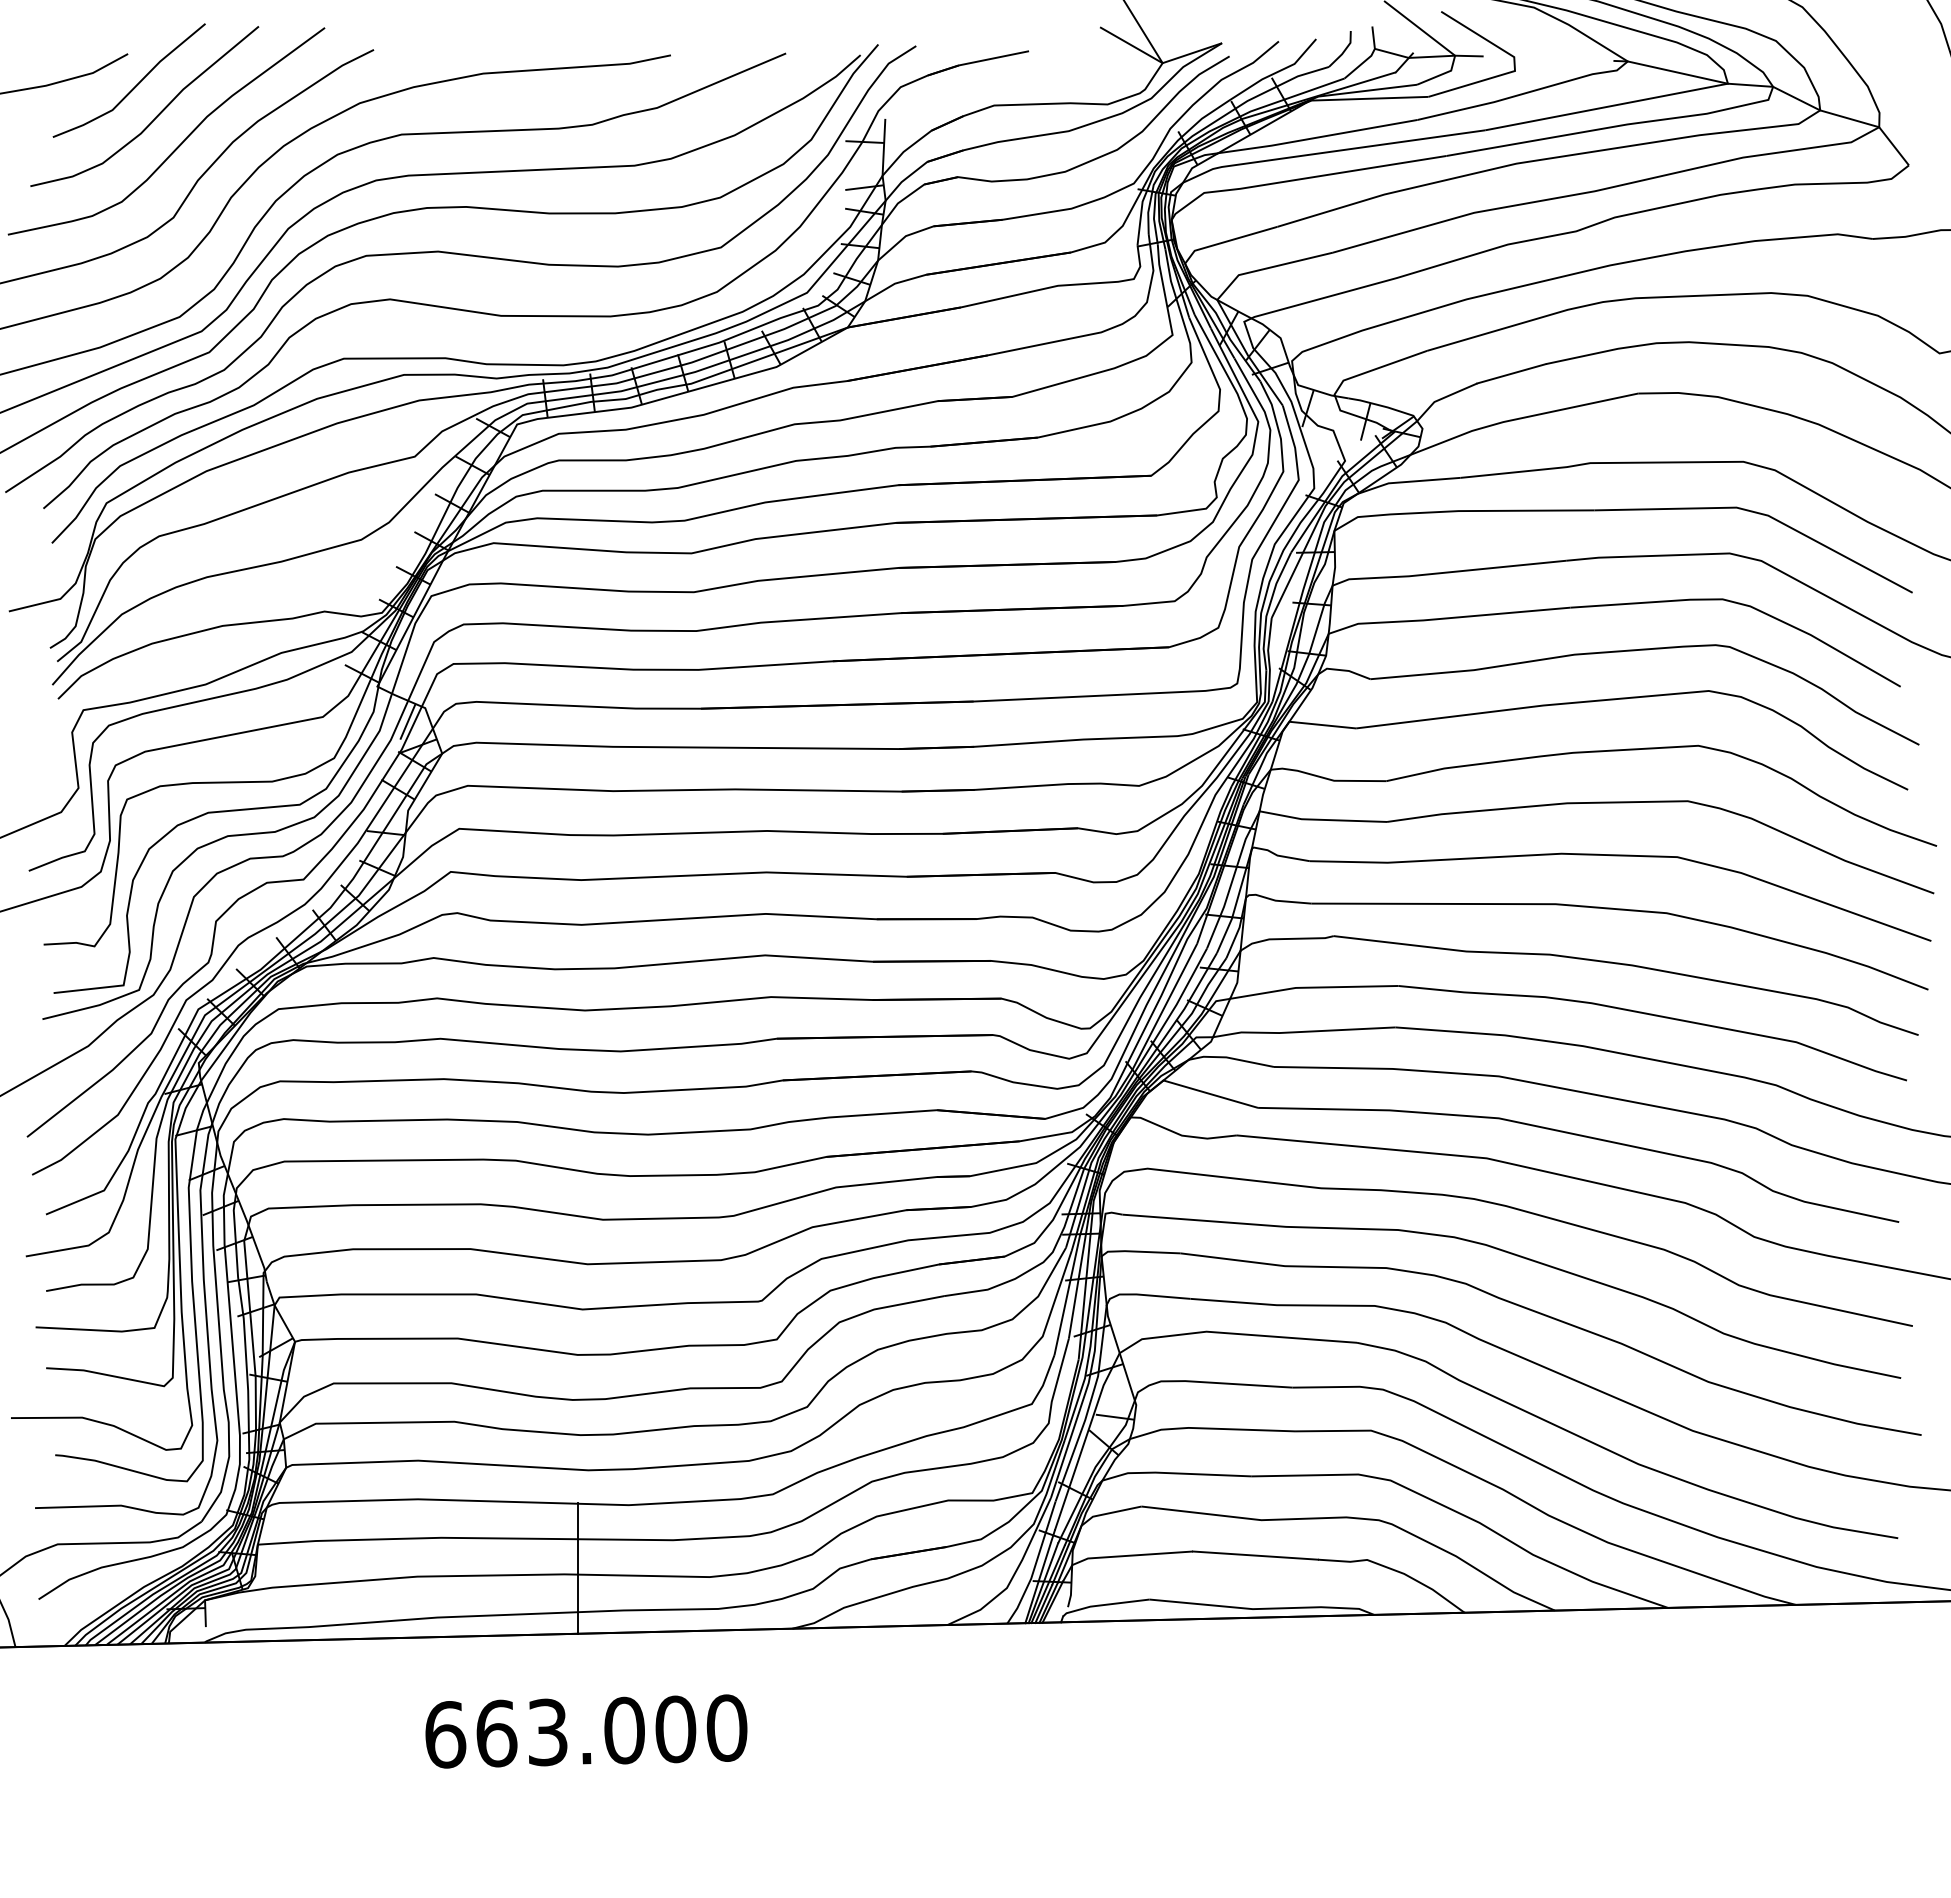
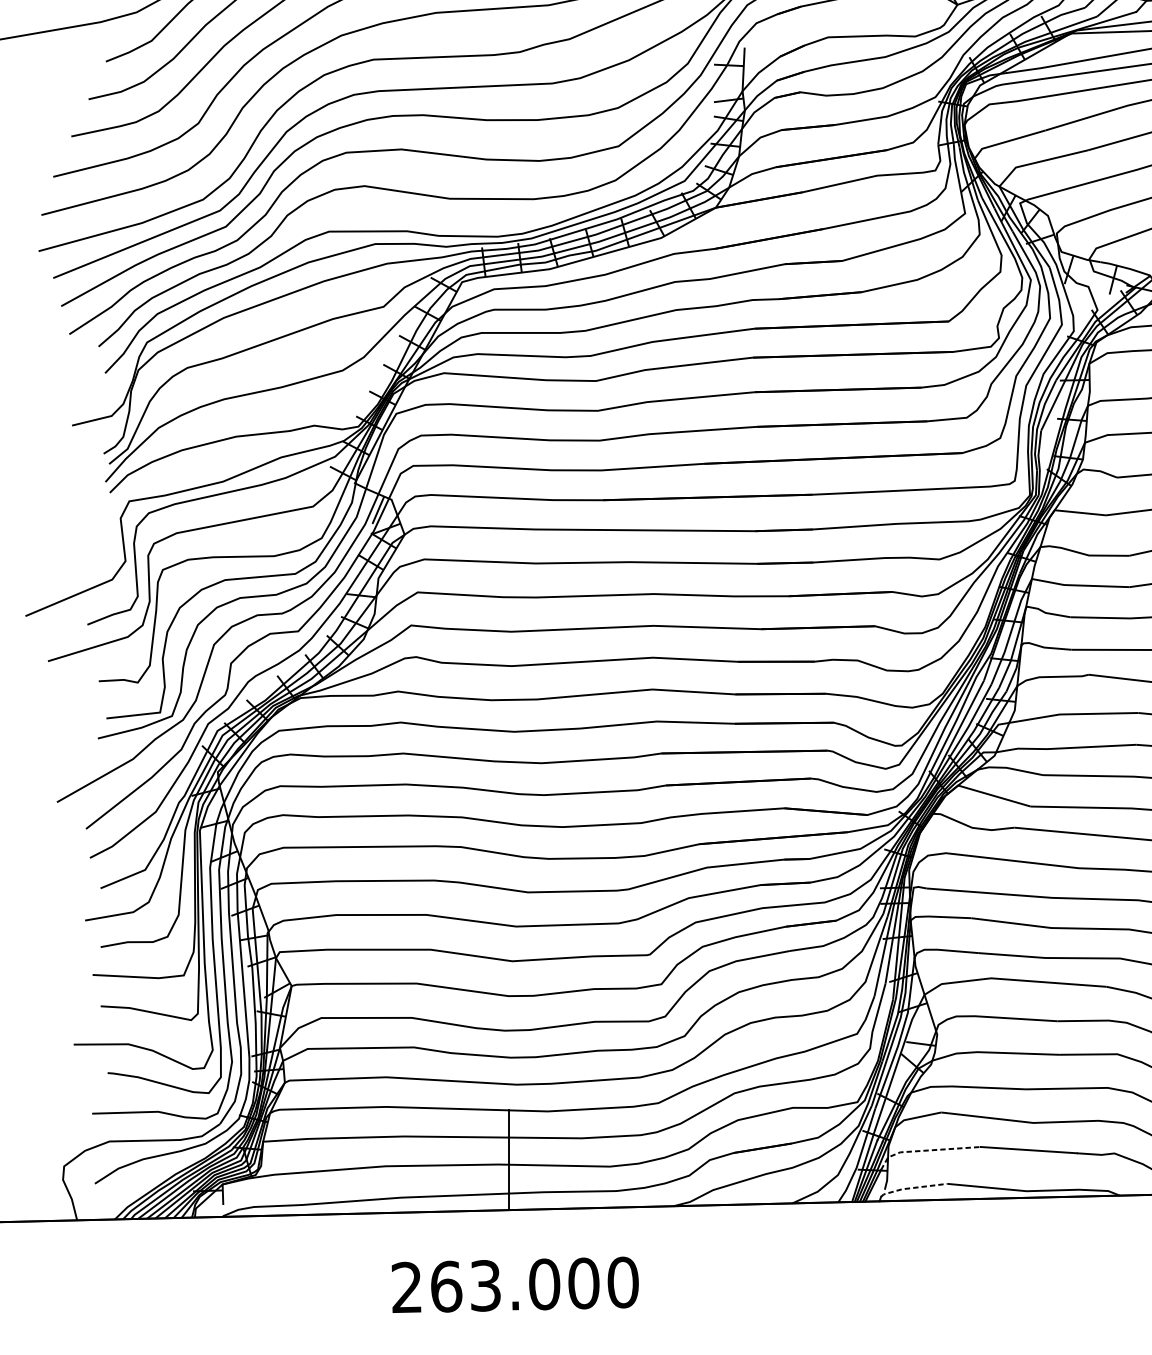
line: (1121, 1556) -> (925, 1150), solid -> dashed
line: (1104, 1605) -> (912, 1188), solid -> dashed
text: (445, 1734) -> (407, 1287), 663.000 -> 263.000

